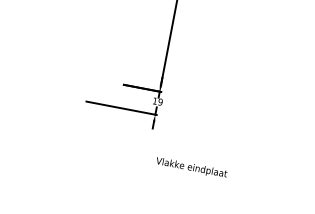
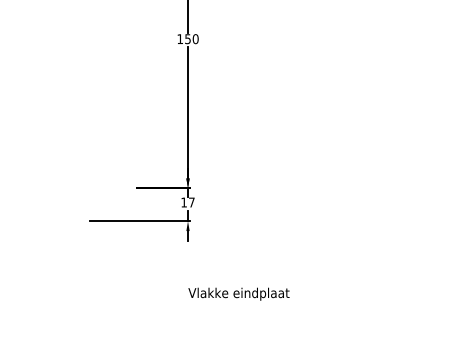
text: (160, 102) -> (191, 202), 19 -> 17
text: (191, 167) -> (238, 293), moved

